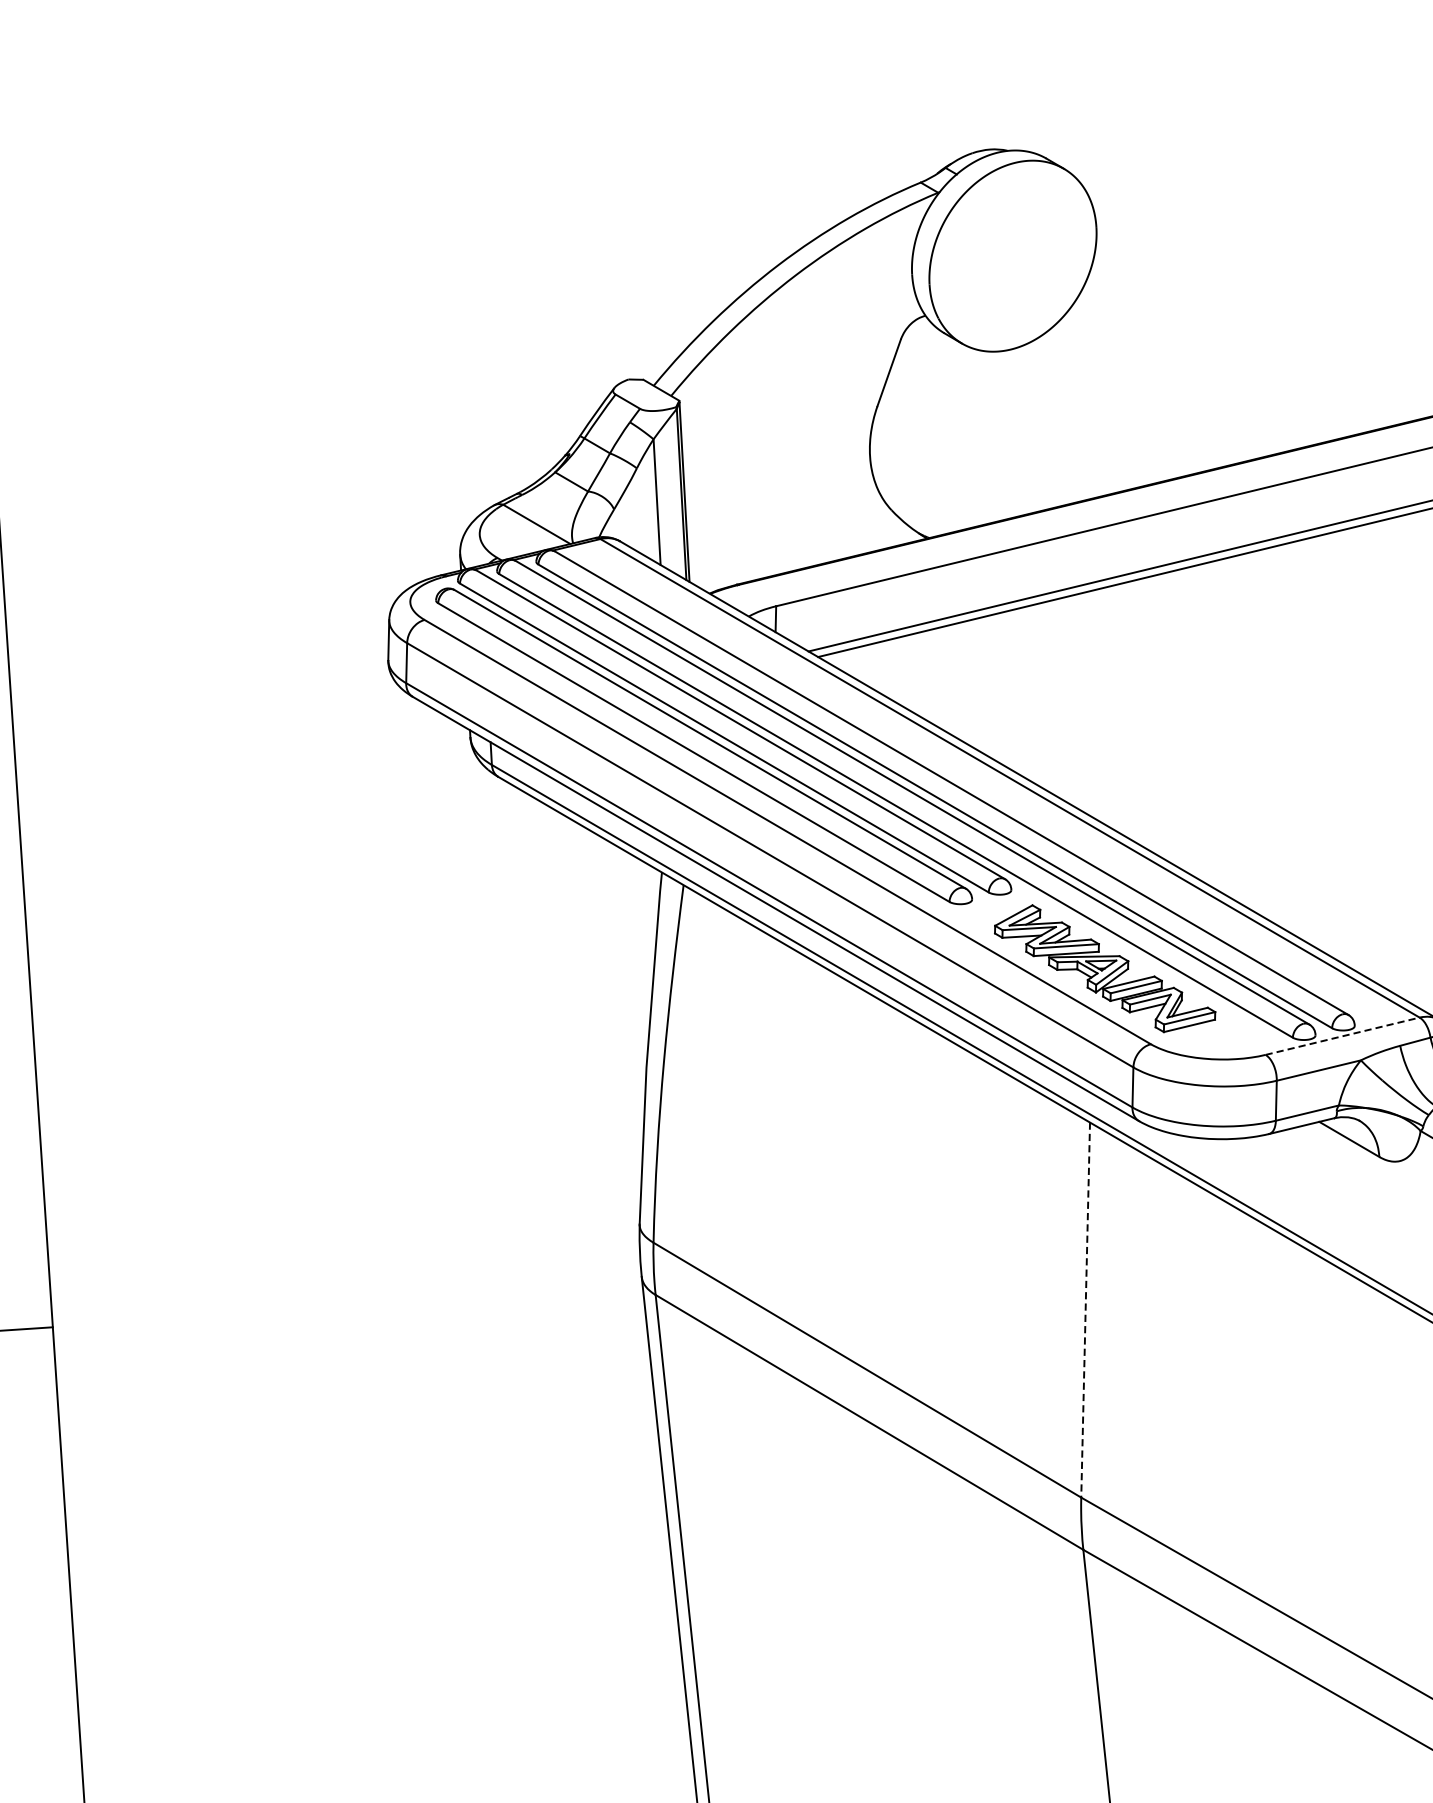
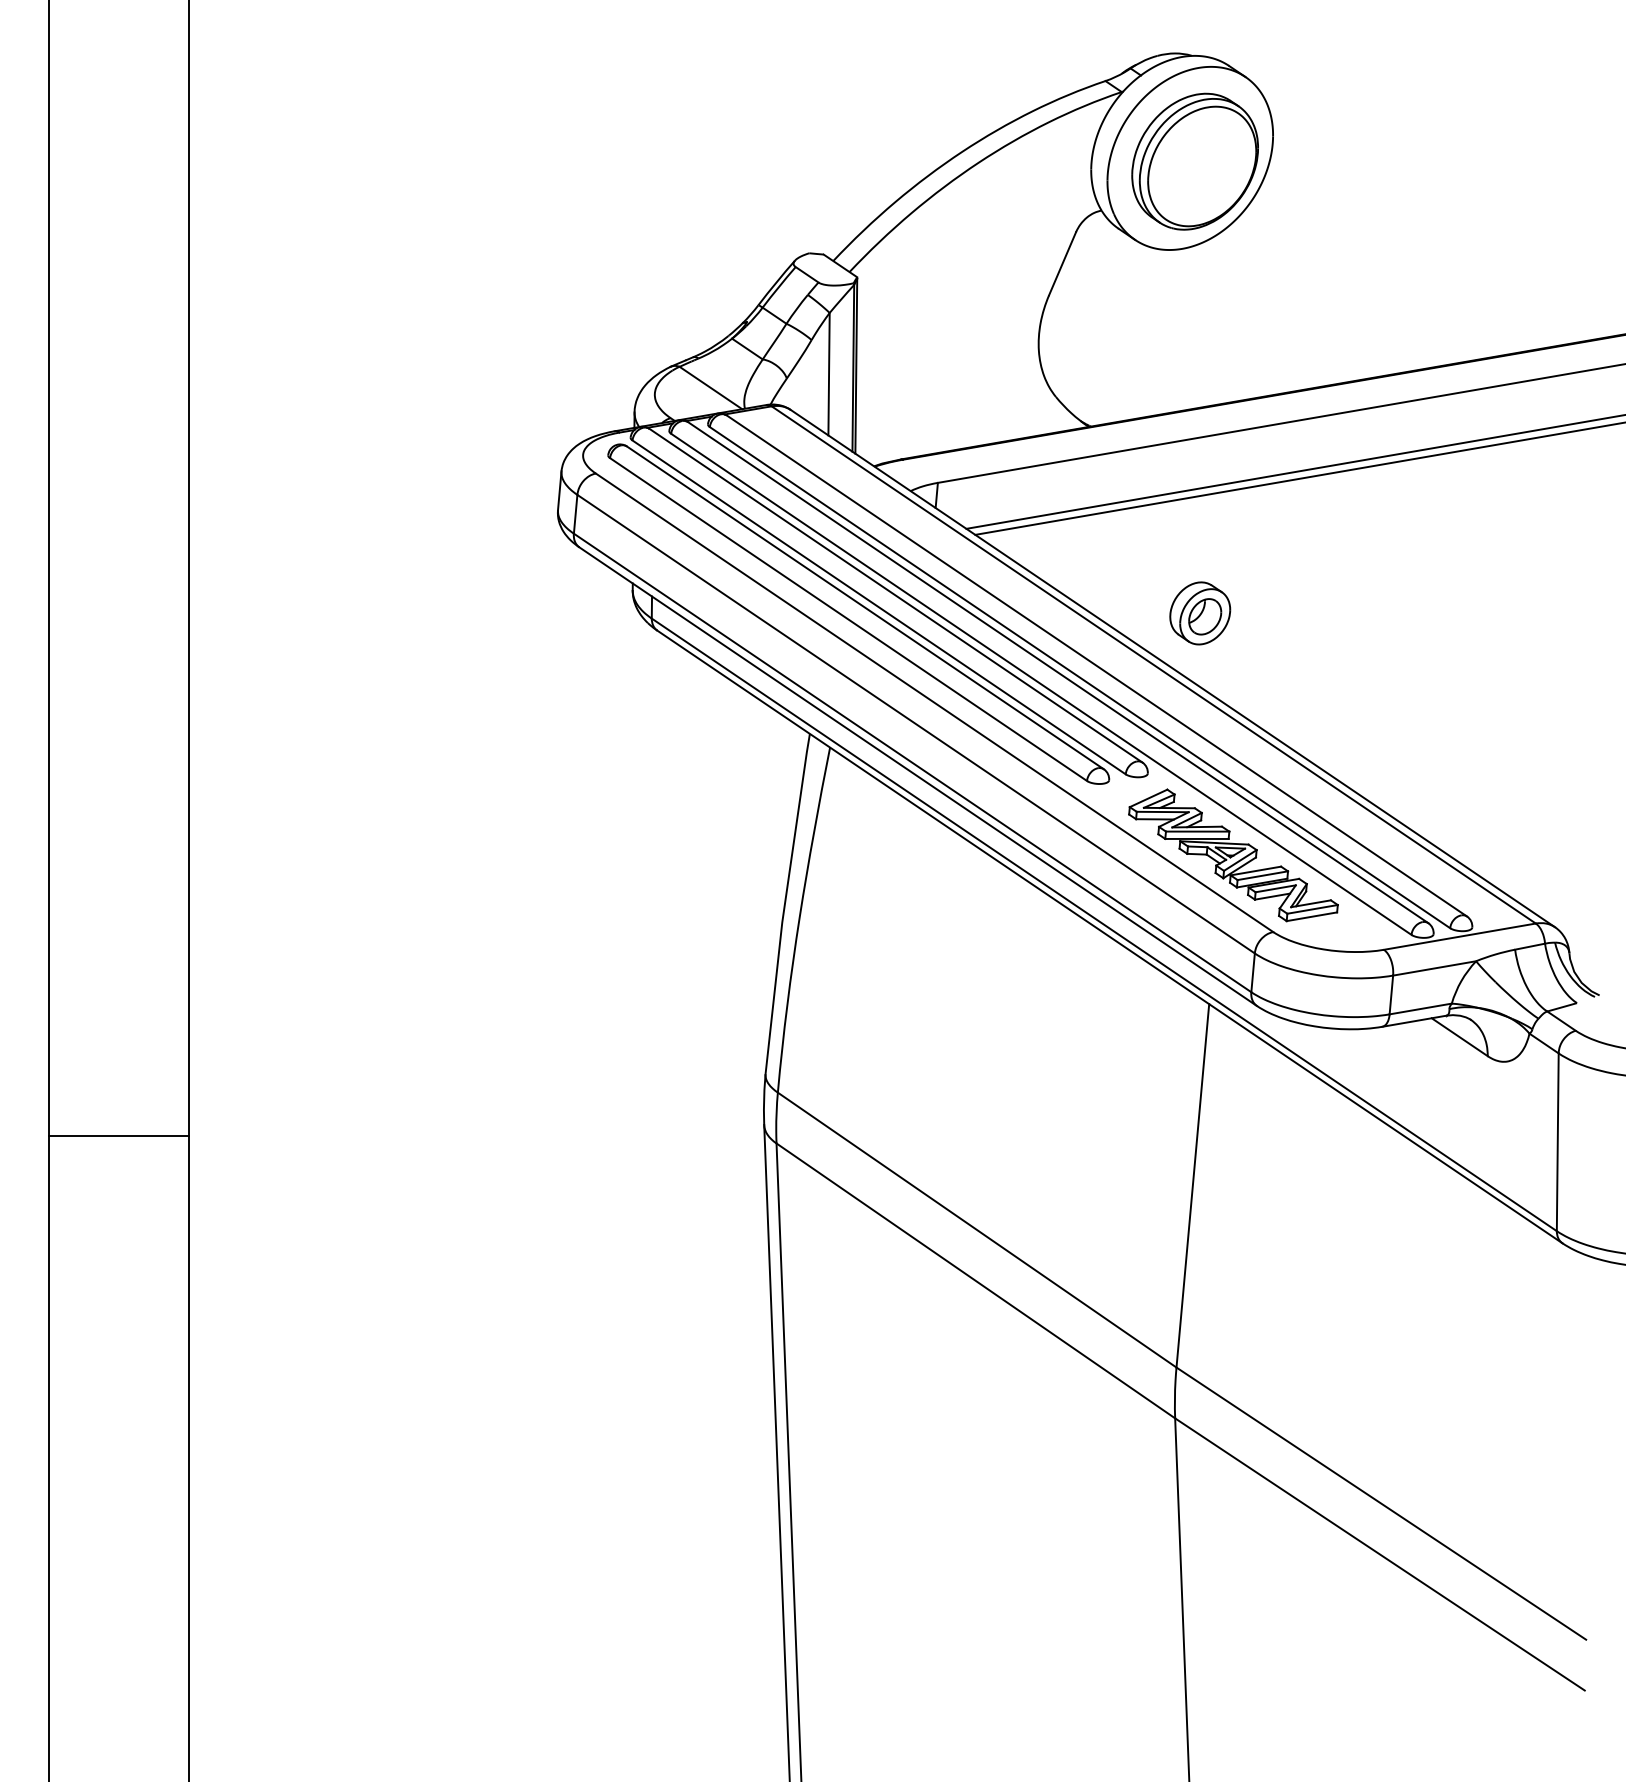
part: (1017, 259) -> (1194, 161), added
part: (1054, 722) -> (1200, 613), added
line: (1343, 1036) -> (1460, 936), dashed -> solid
line: (1085, 1310) -> (1192, 1186), dashed -> solid

